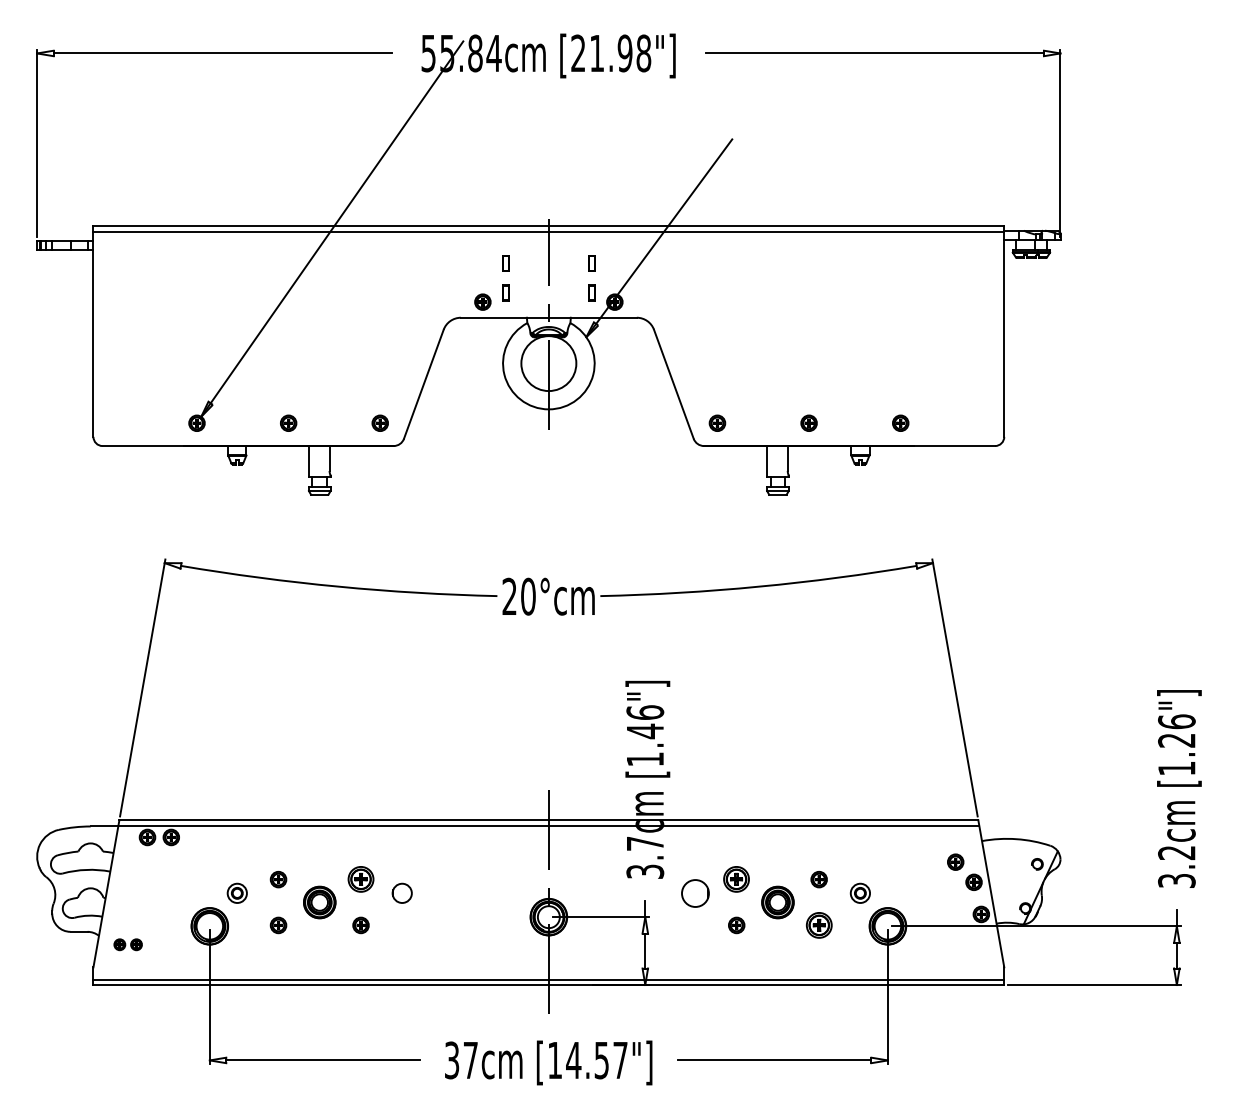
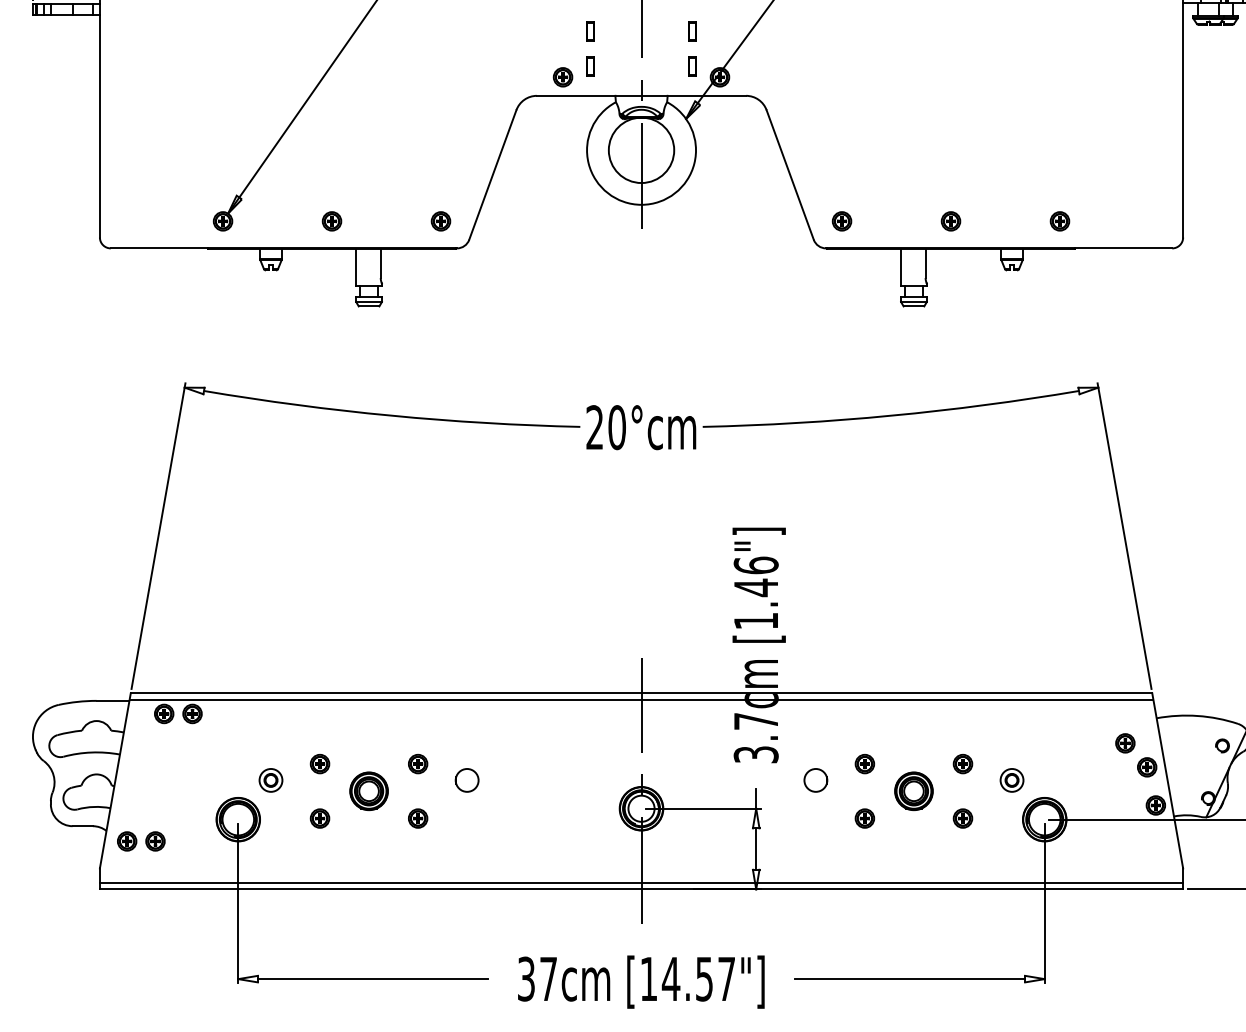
part: (360, 879) -> (417, 763), size x0.62
part: (736, 879) -> (864, 763), size x0.62
circle: (695, 892) -> (815, 779), size x0.71
part: (818, 925) -> (962, 818), size x0.62
part: (127, 944) -> (140, 841), size x1.43

